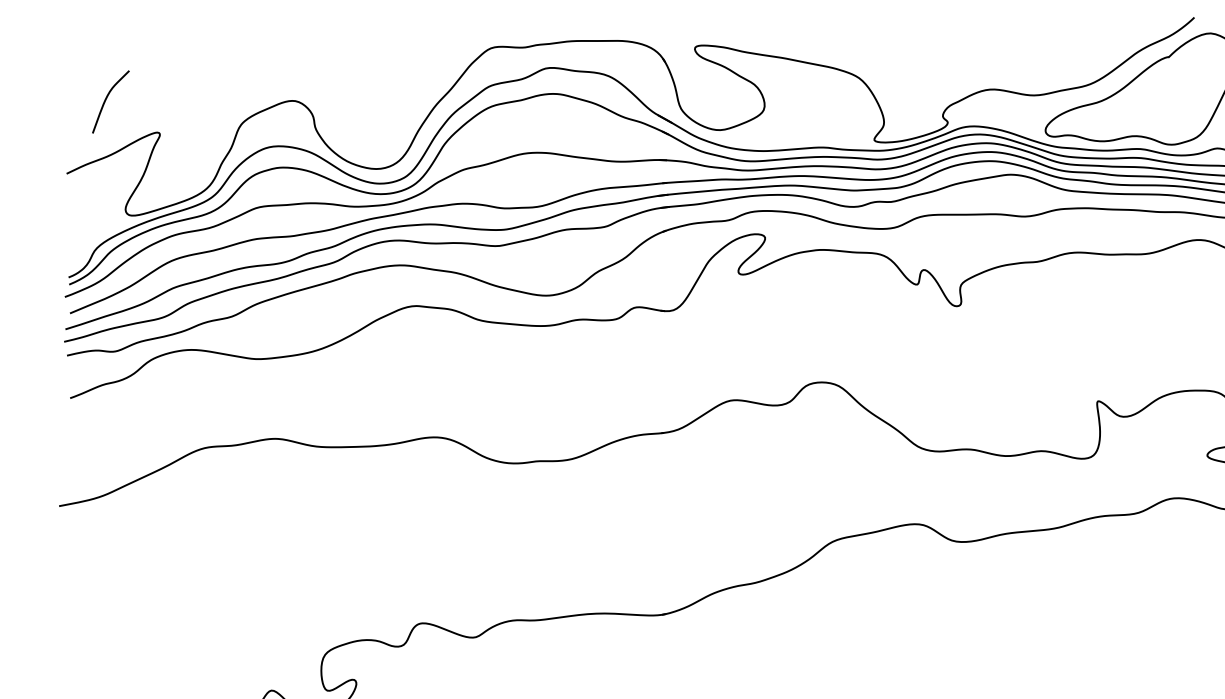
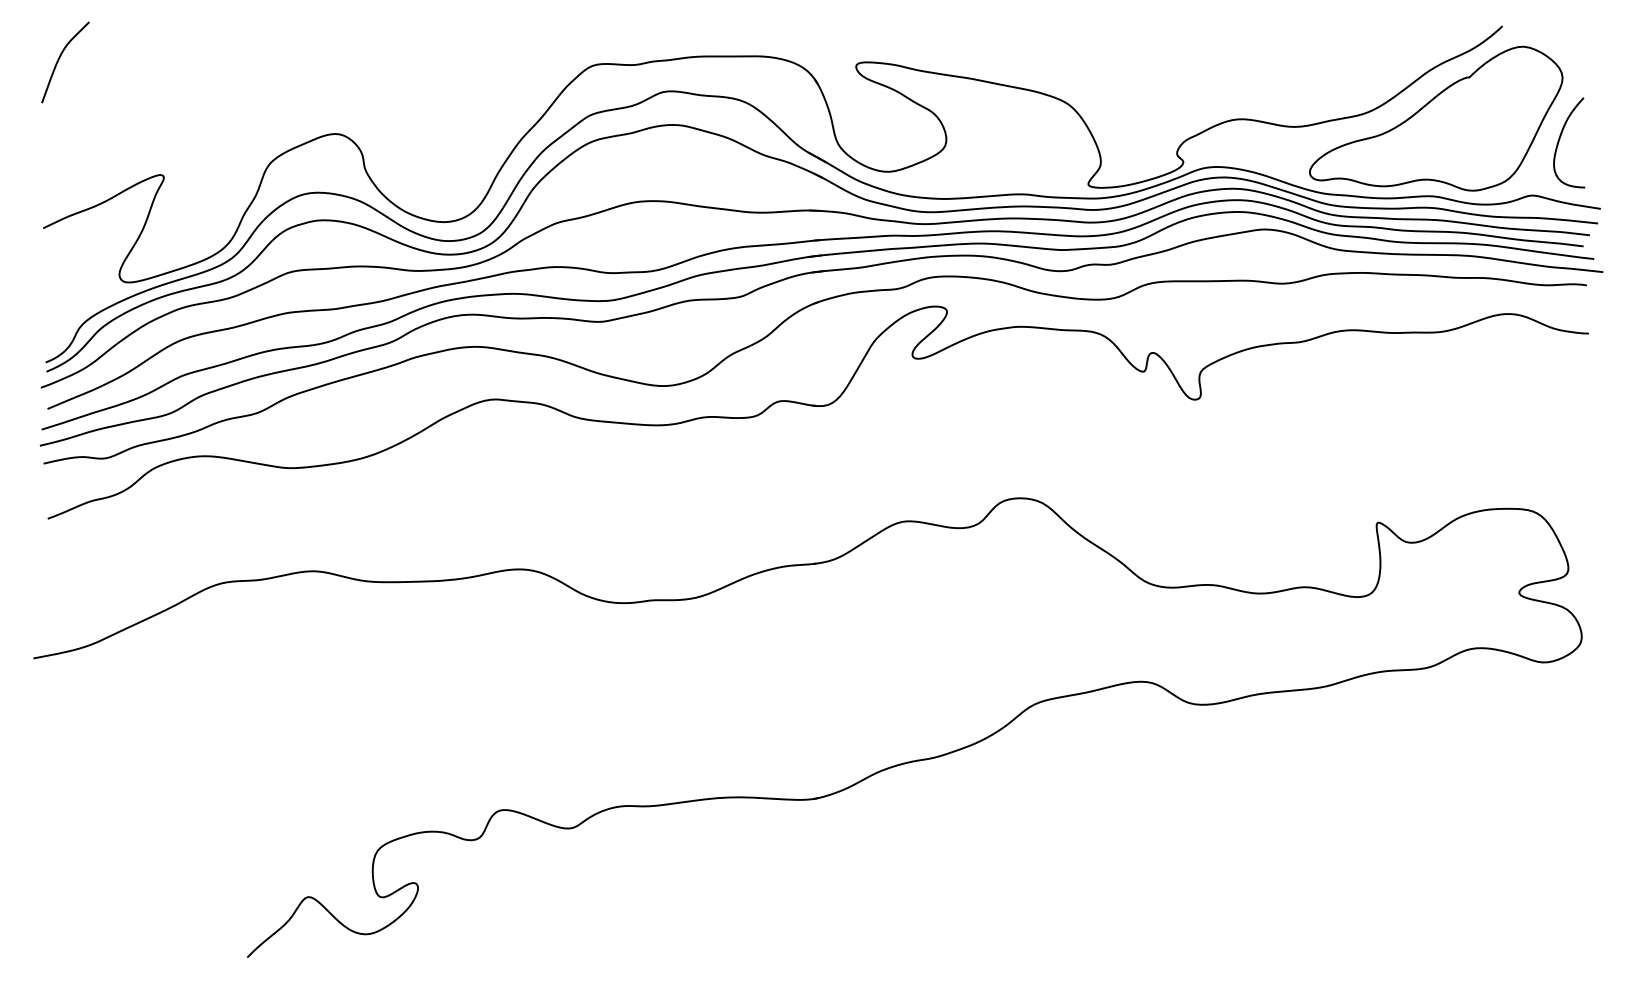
curve: (106, 100) -> (59, 60), moved

